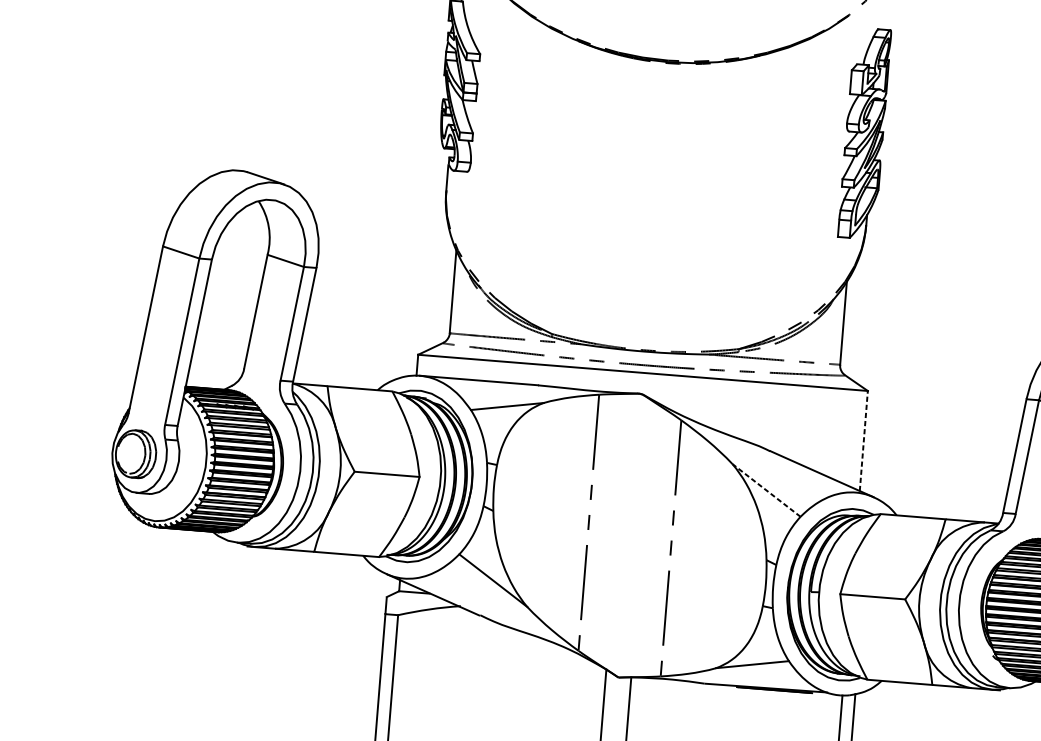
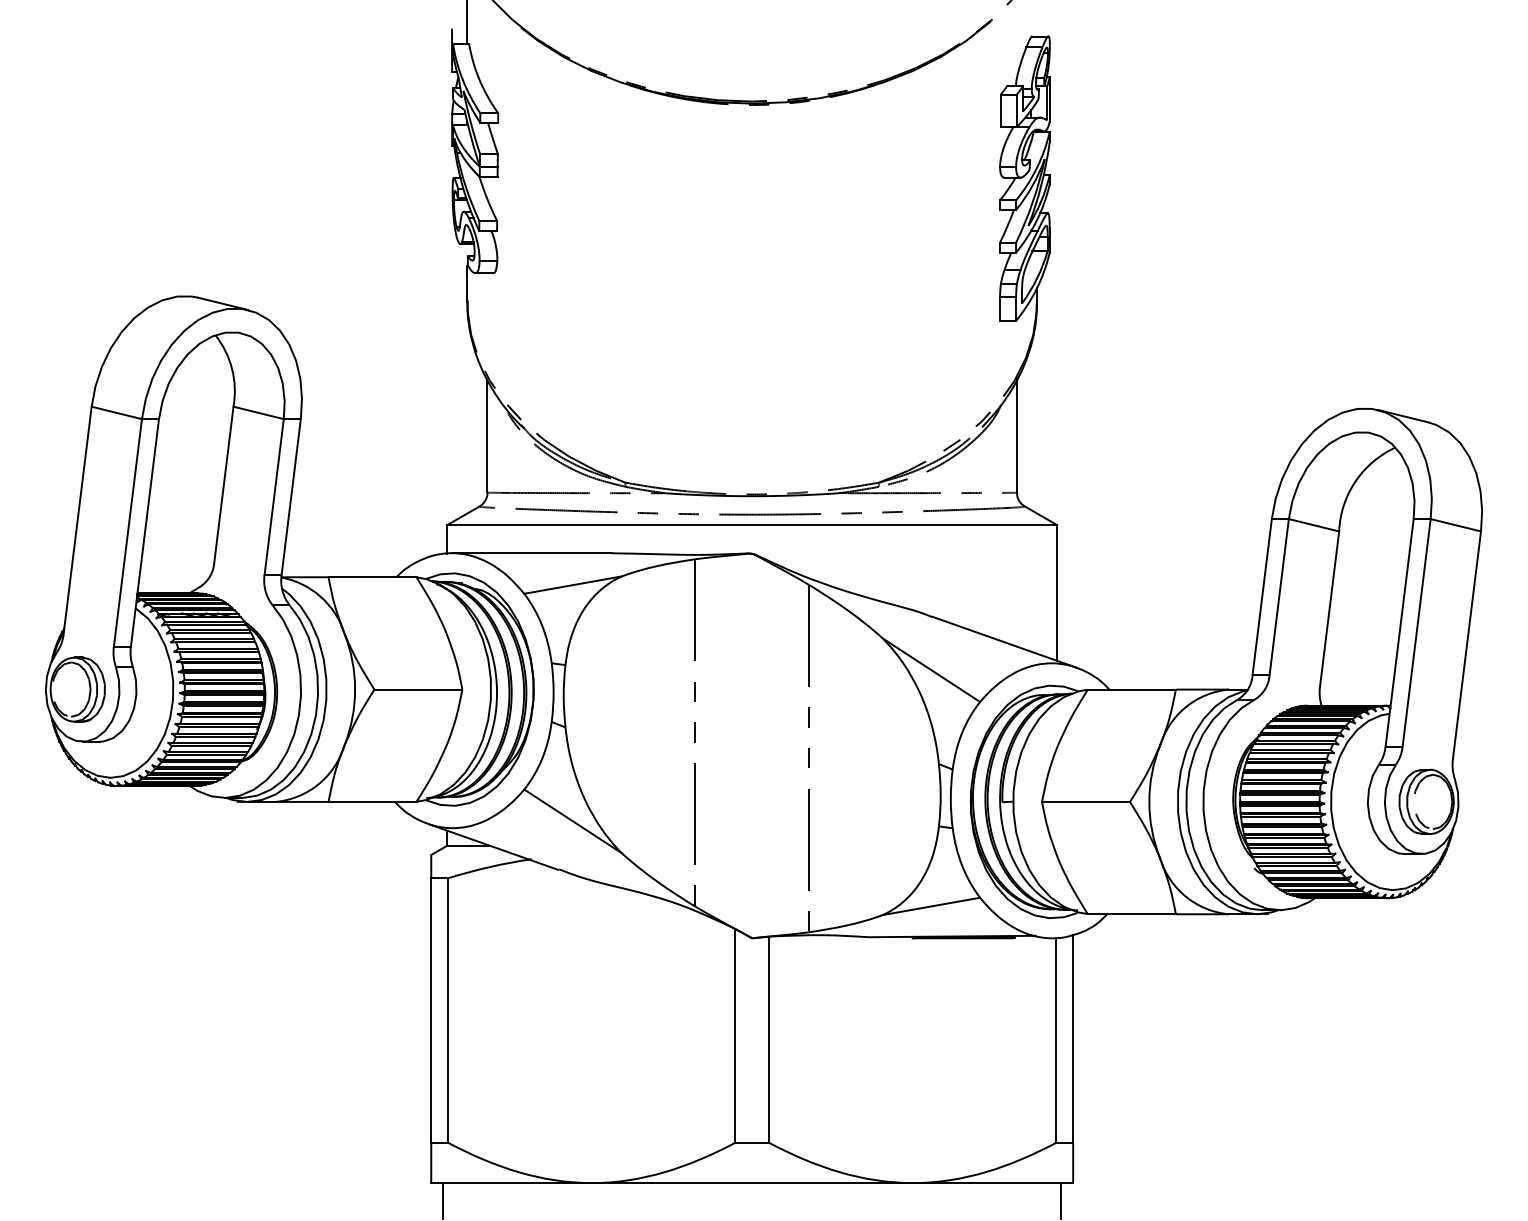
line: (864, 440) -> (1057, 592), dashed -> solid
line: (765, 489) -> (930, 669), dashed -> solid

